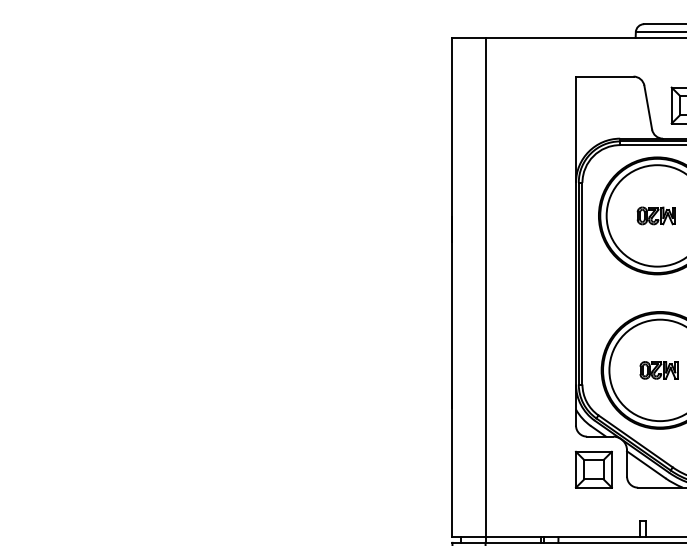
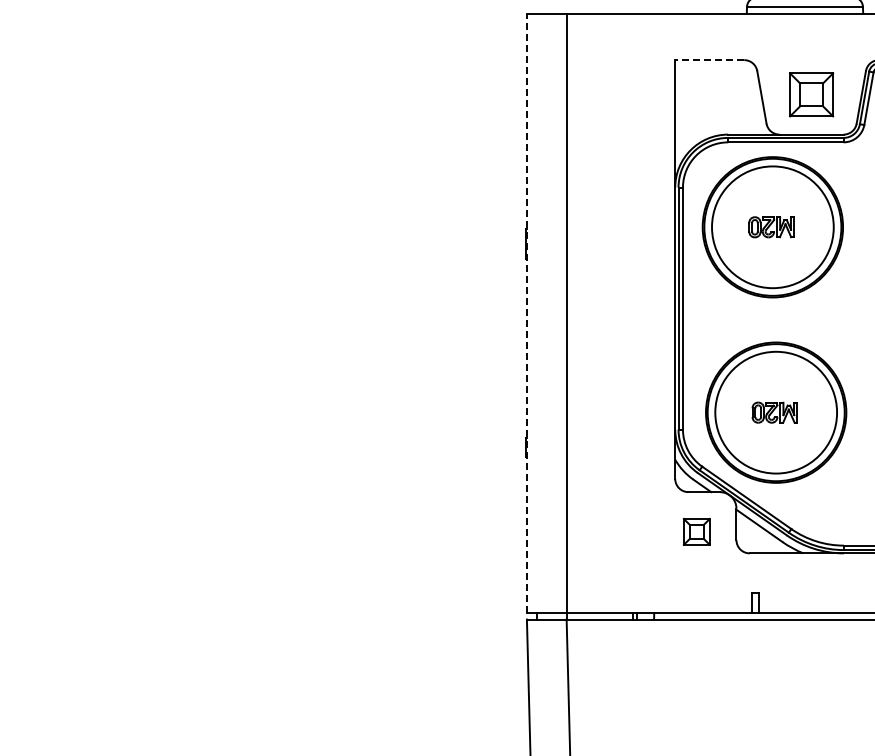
line: (604, 76) -> (709, 60), solid -> dashed
line: (452, 287) -> (526, 313), solid -> dashed
part: (593, 469) -> (696, 531), size x0.6

